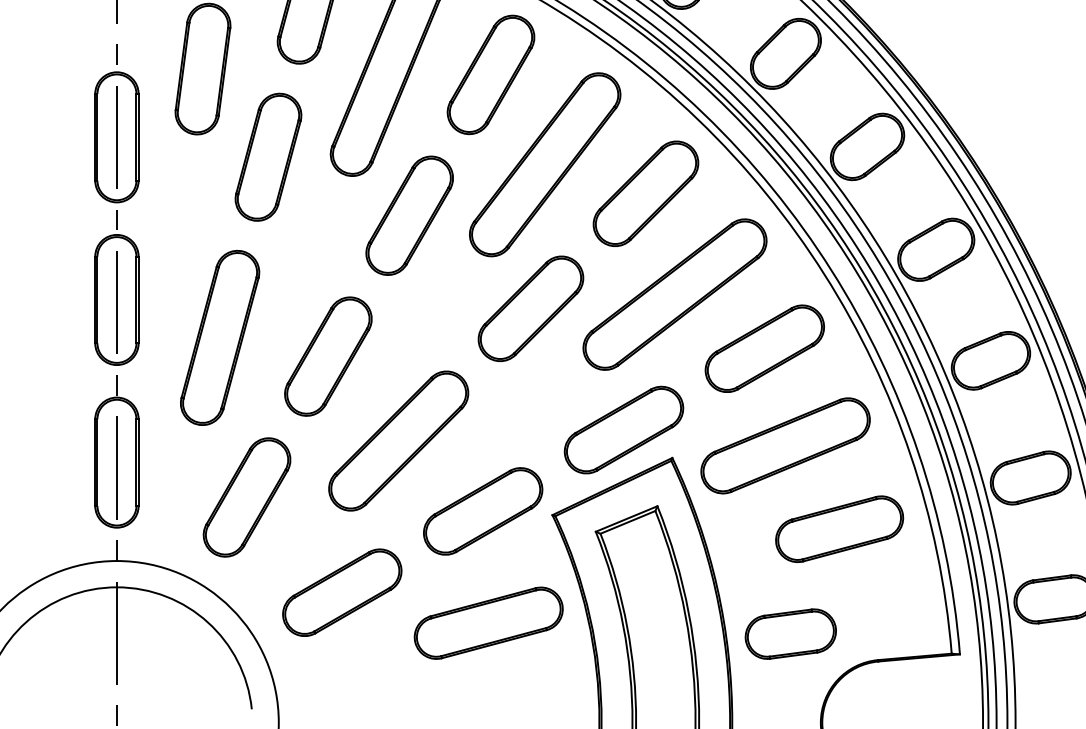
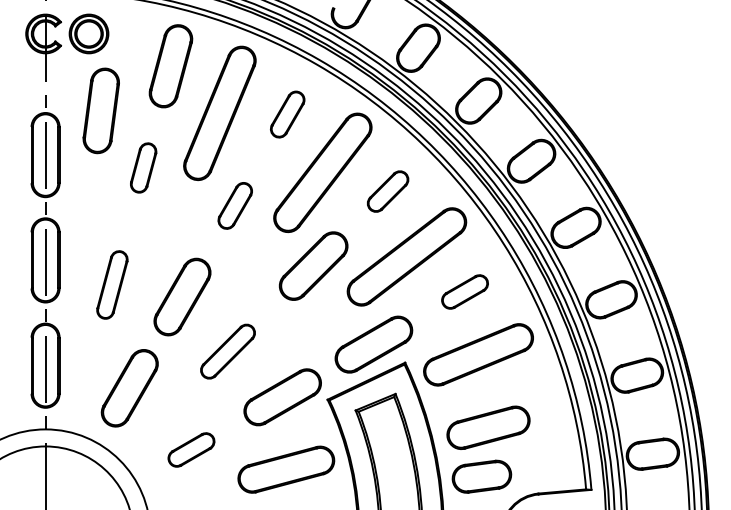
part: (490, 74) -> (287, 114), size x0.6
part: (268, 156) -> (143, 167), size x0.6
part: (644, 193) -> (387, 191), size x0.6
part: (410, 215) -> (235, 205), size x0.6
part: (220, 337) -> (112, 284), size x0.6
part: (763, 348) -> (464, 291), size x0.6
part: (397, 440) -> (227, 351), size x0.6
part: (839, 528) -> (488, 427), moved
part: (342, 592) -> (191, 449), size x0.6

